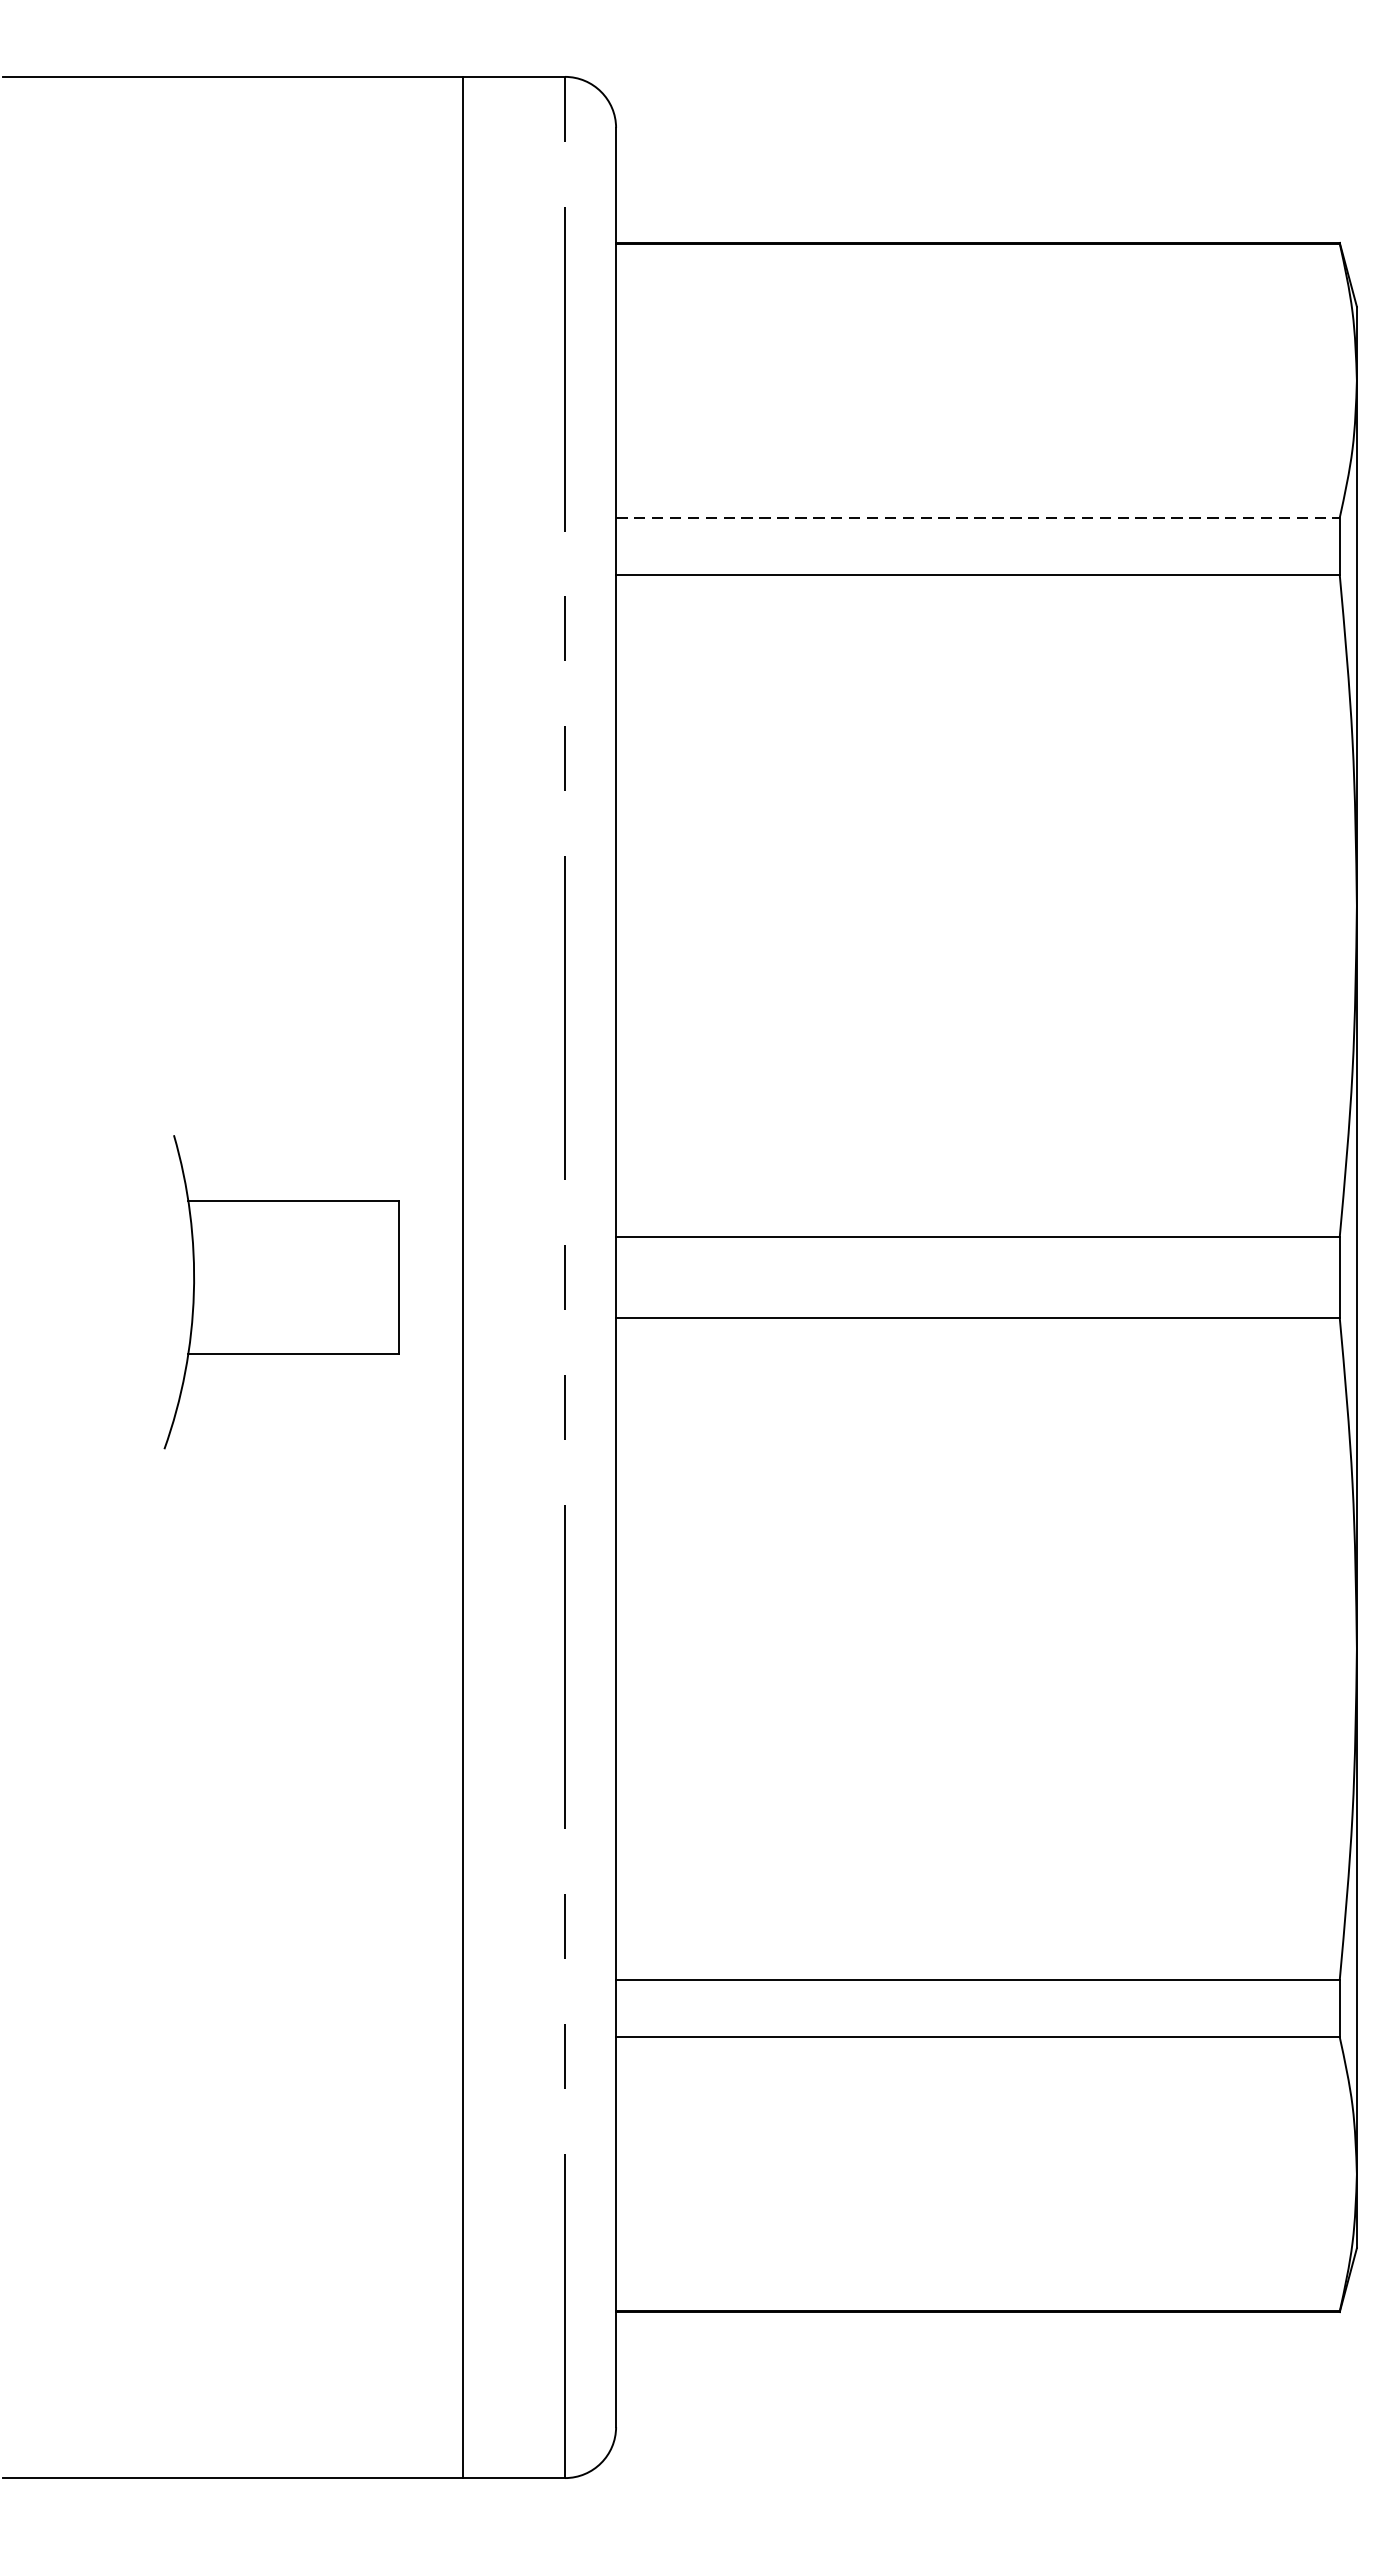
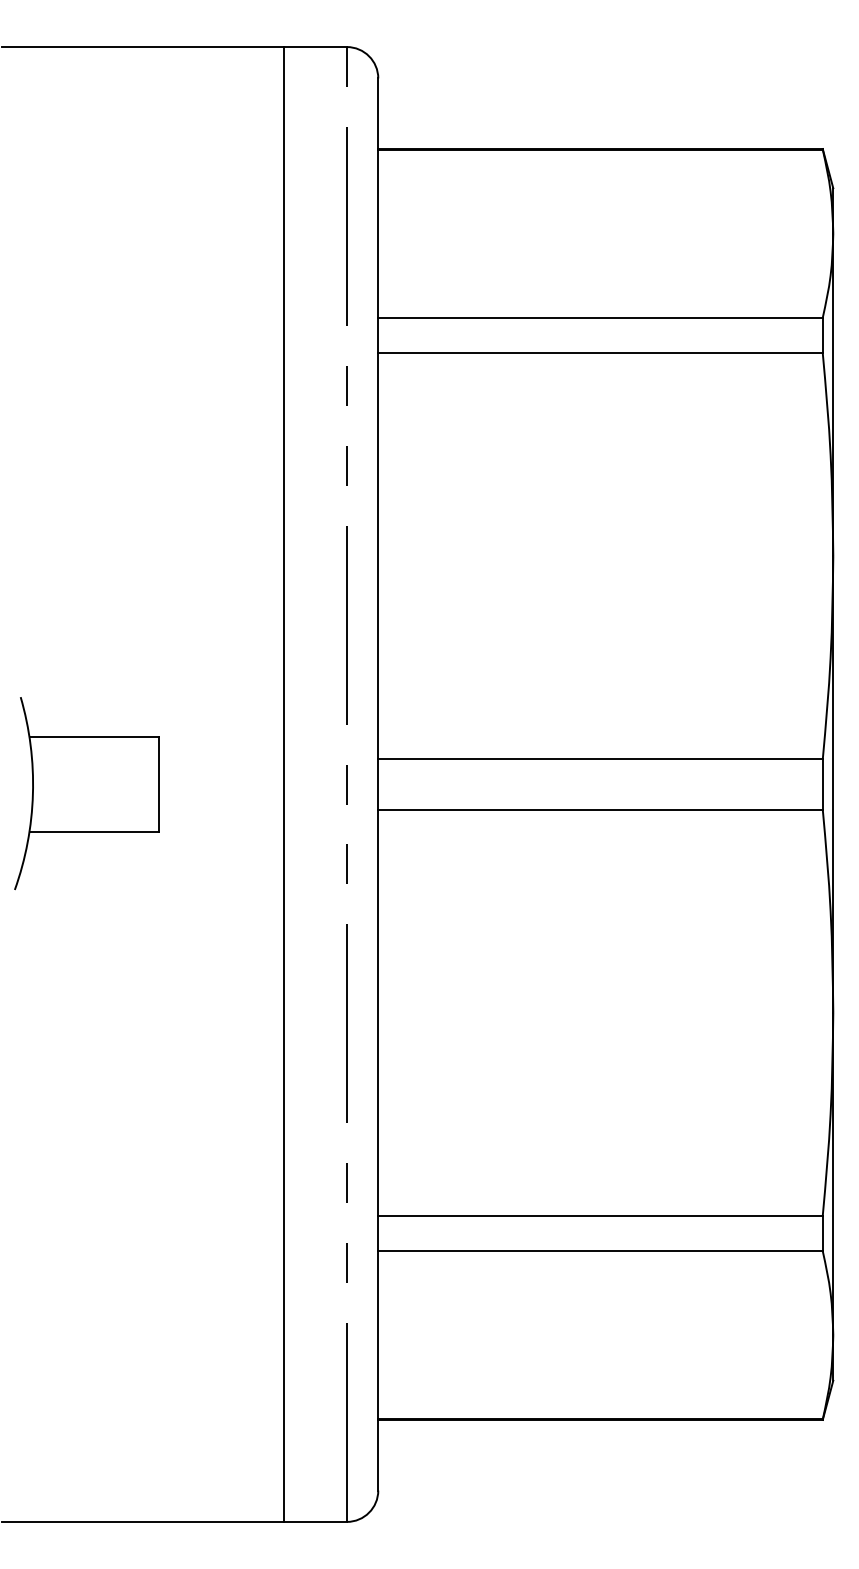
line: (979, 517) -> (601, 317), dashed -> solid
part: (281, 1292) -> (86, 793), moved

